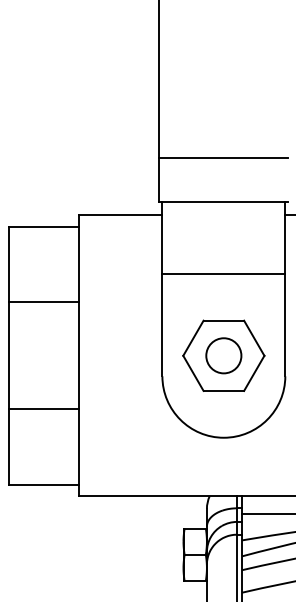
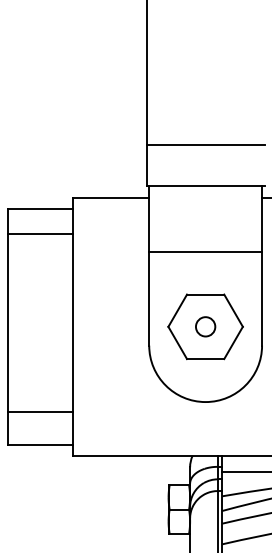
line: (43, 302) -> (40, 233), moved
circle: (223, 355) -> (205, 326), size x0.6
line: (43, 408) -> (40, 411), moved

